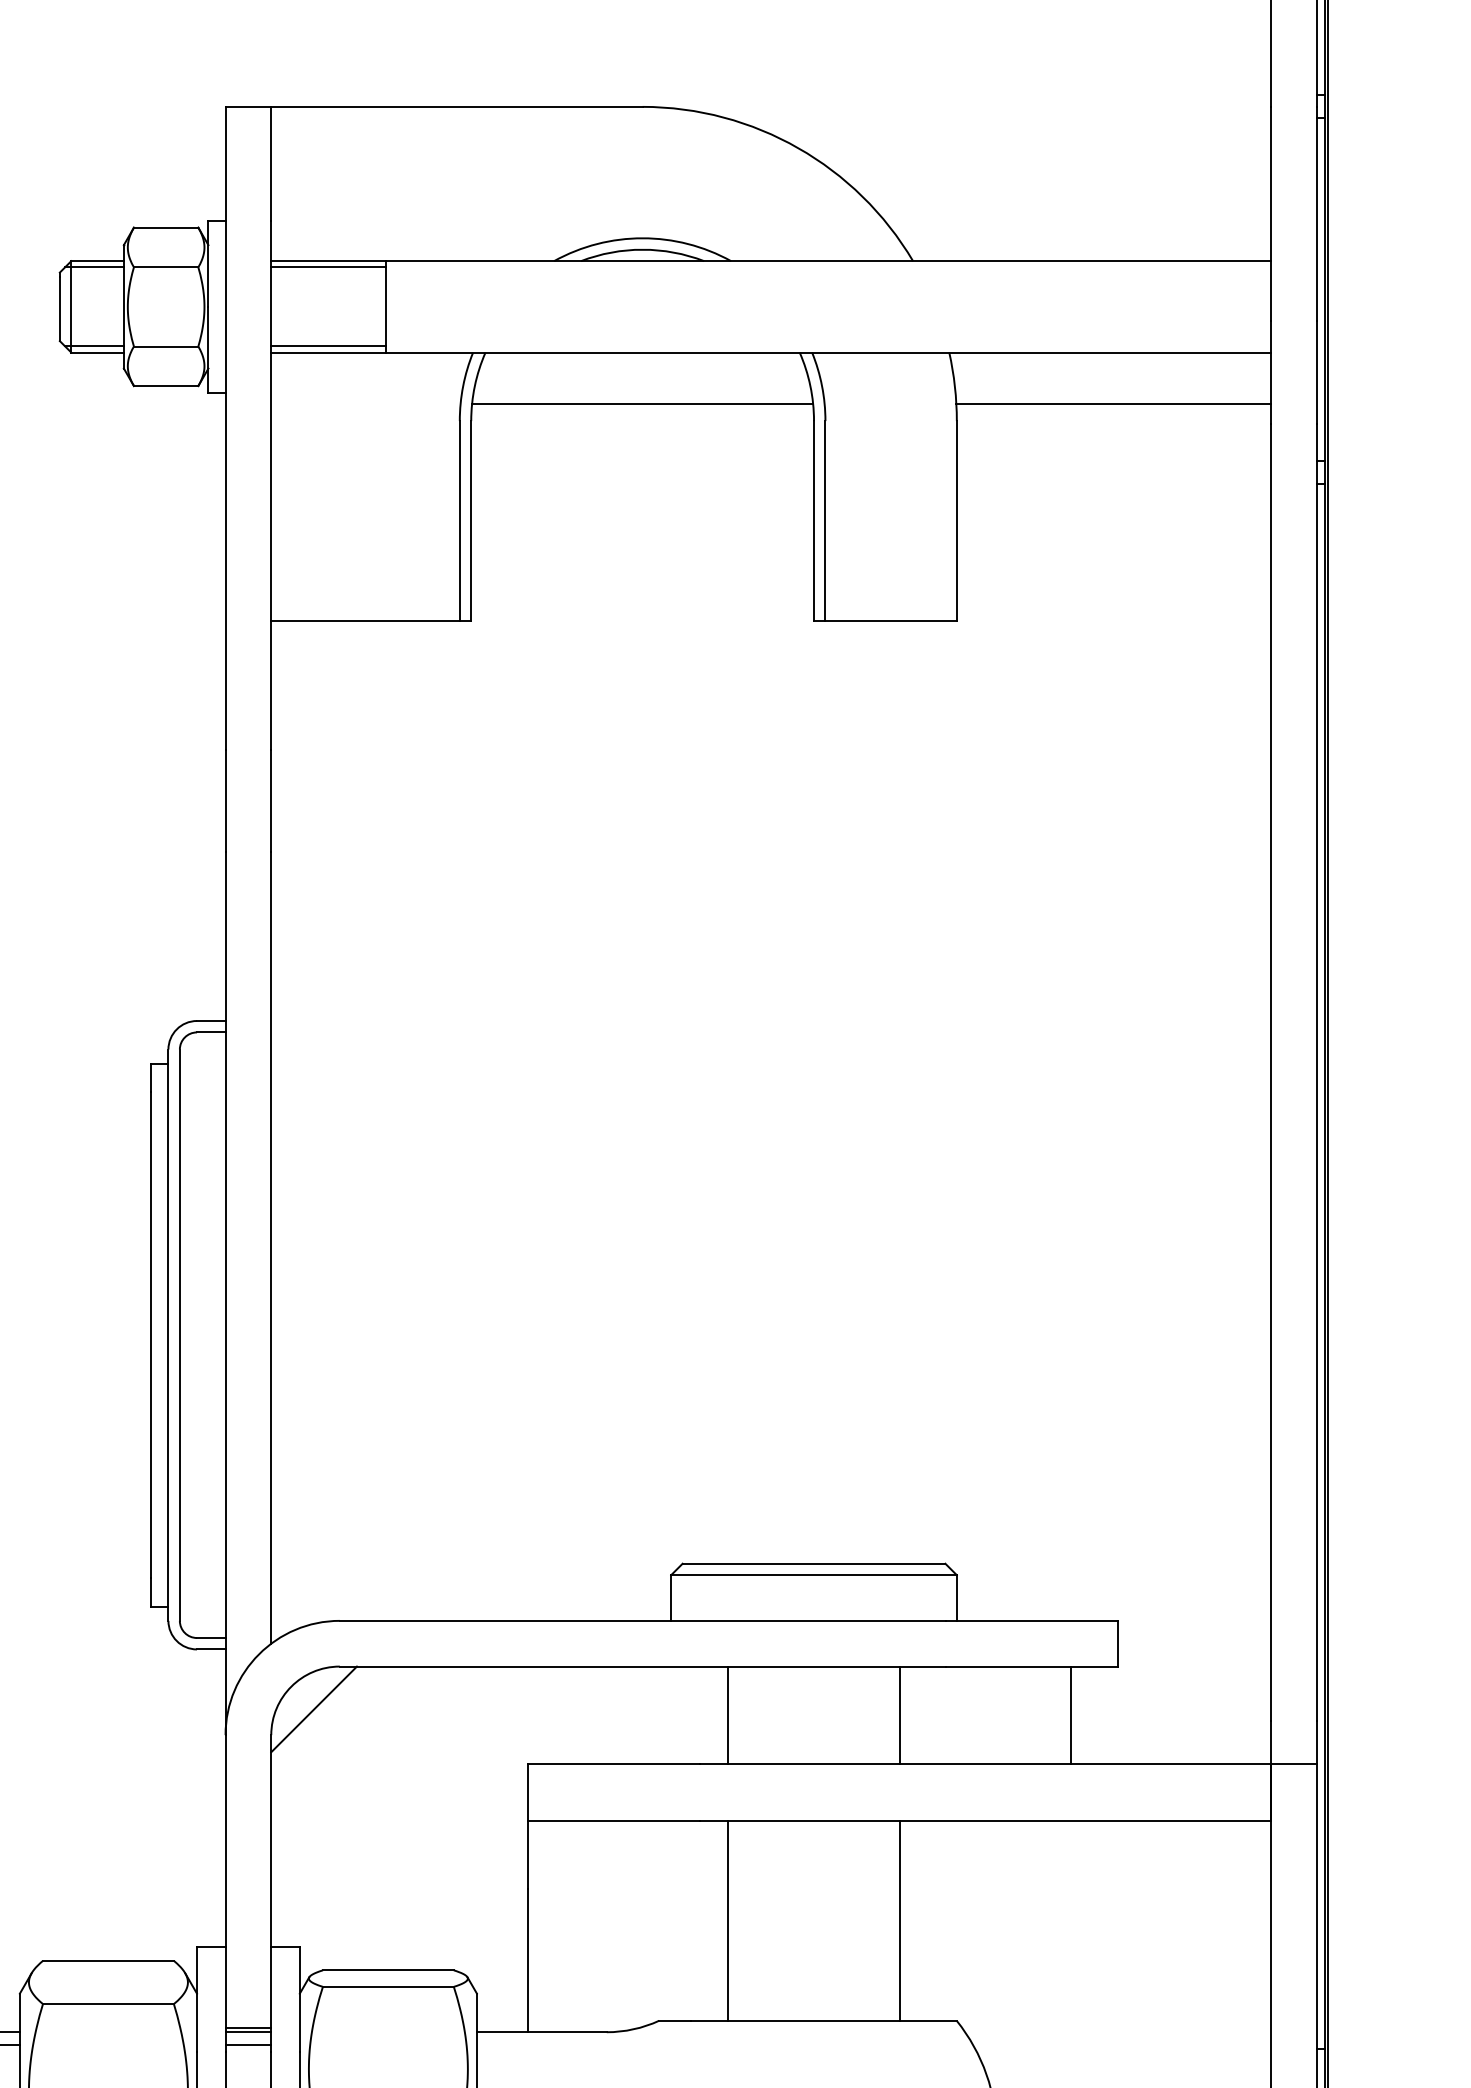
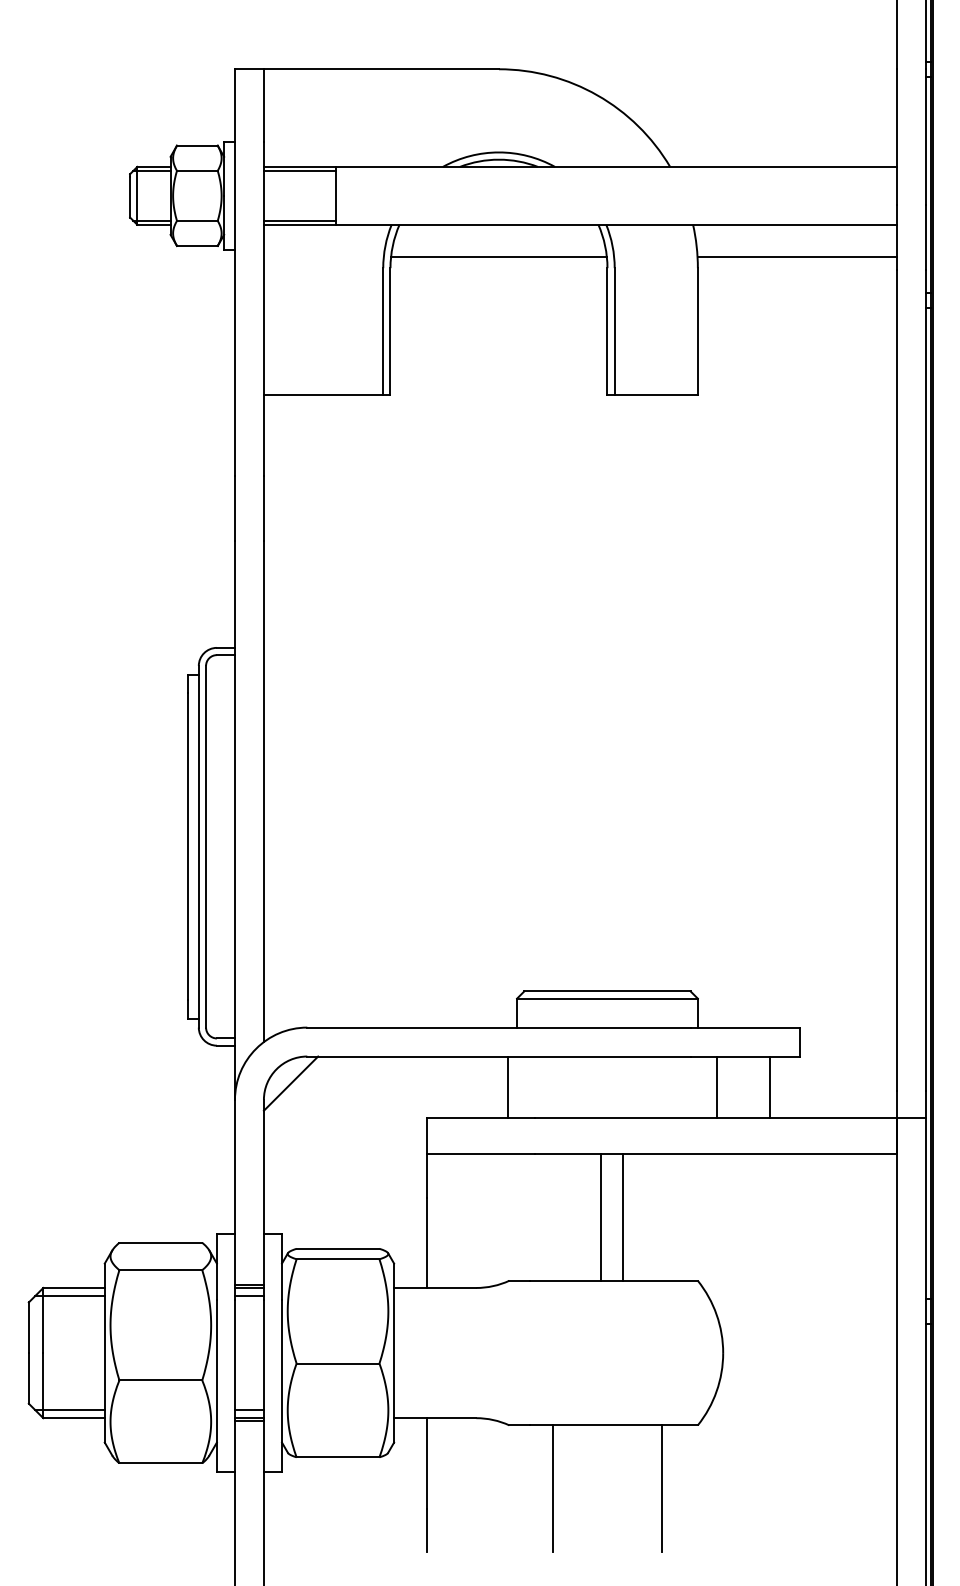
line: (728, 1715) -> (508, 1087), moved
line: (899, 1715) -> (716, 1087), moved
line: (728, 1920) -> (601, 1217), moved
line: (899, 1920) -> (622, 1217), moved

